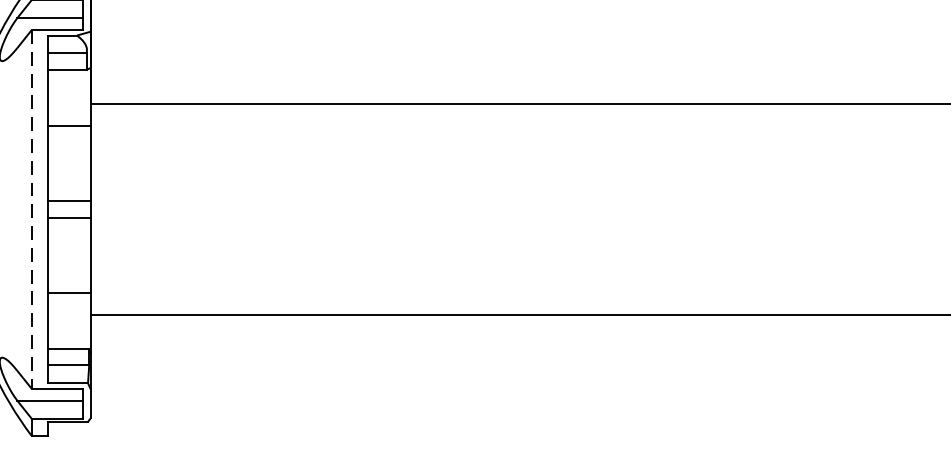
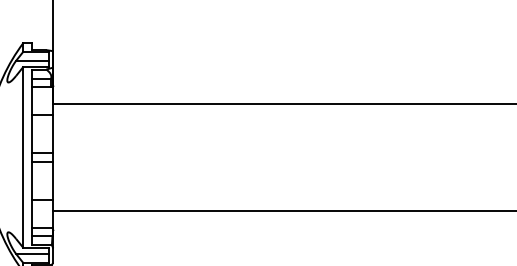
line: (31, 209) -> (23, 157), dashed -> solid

